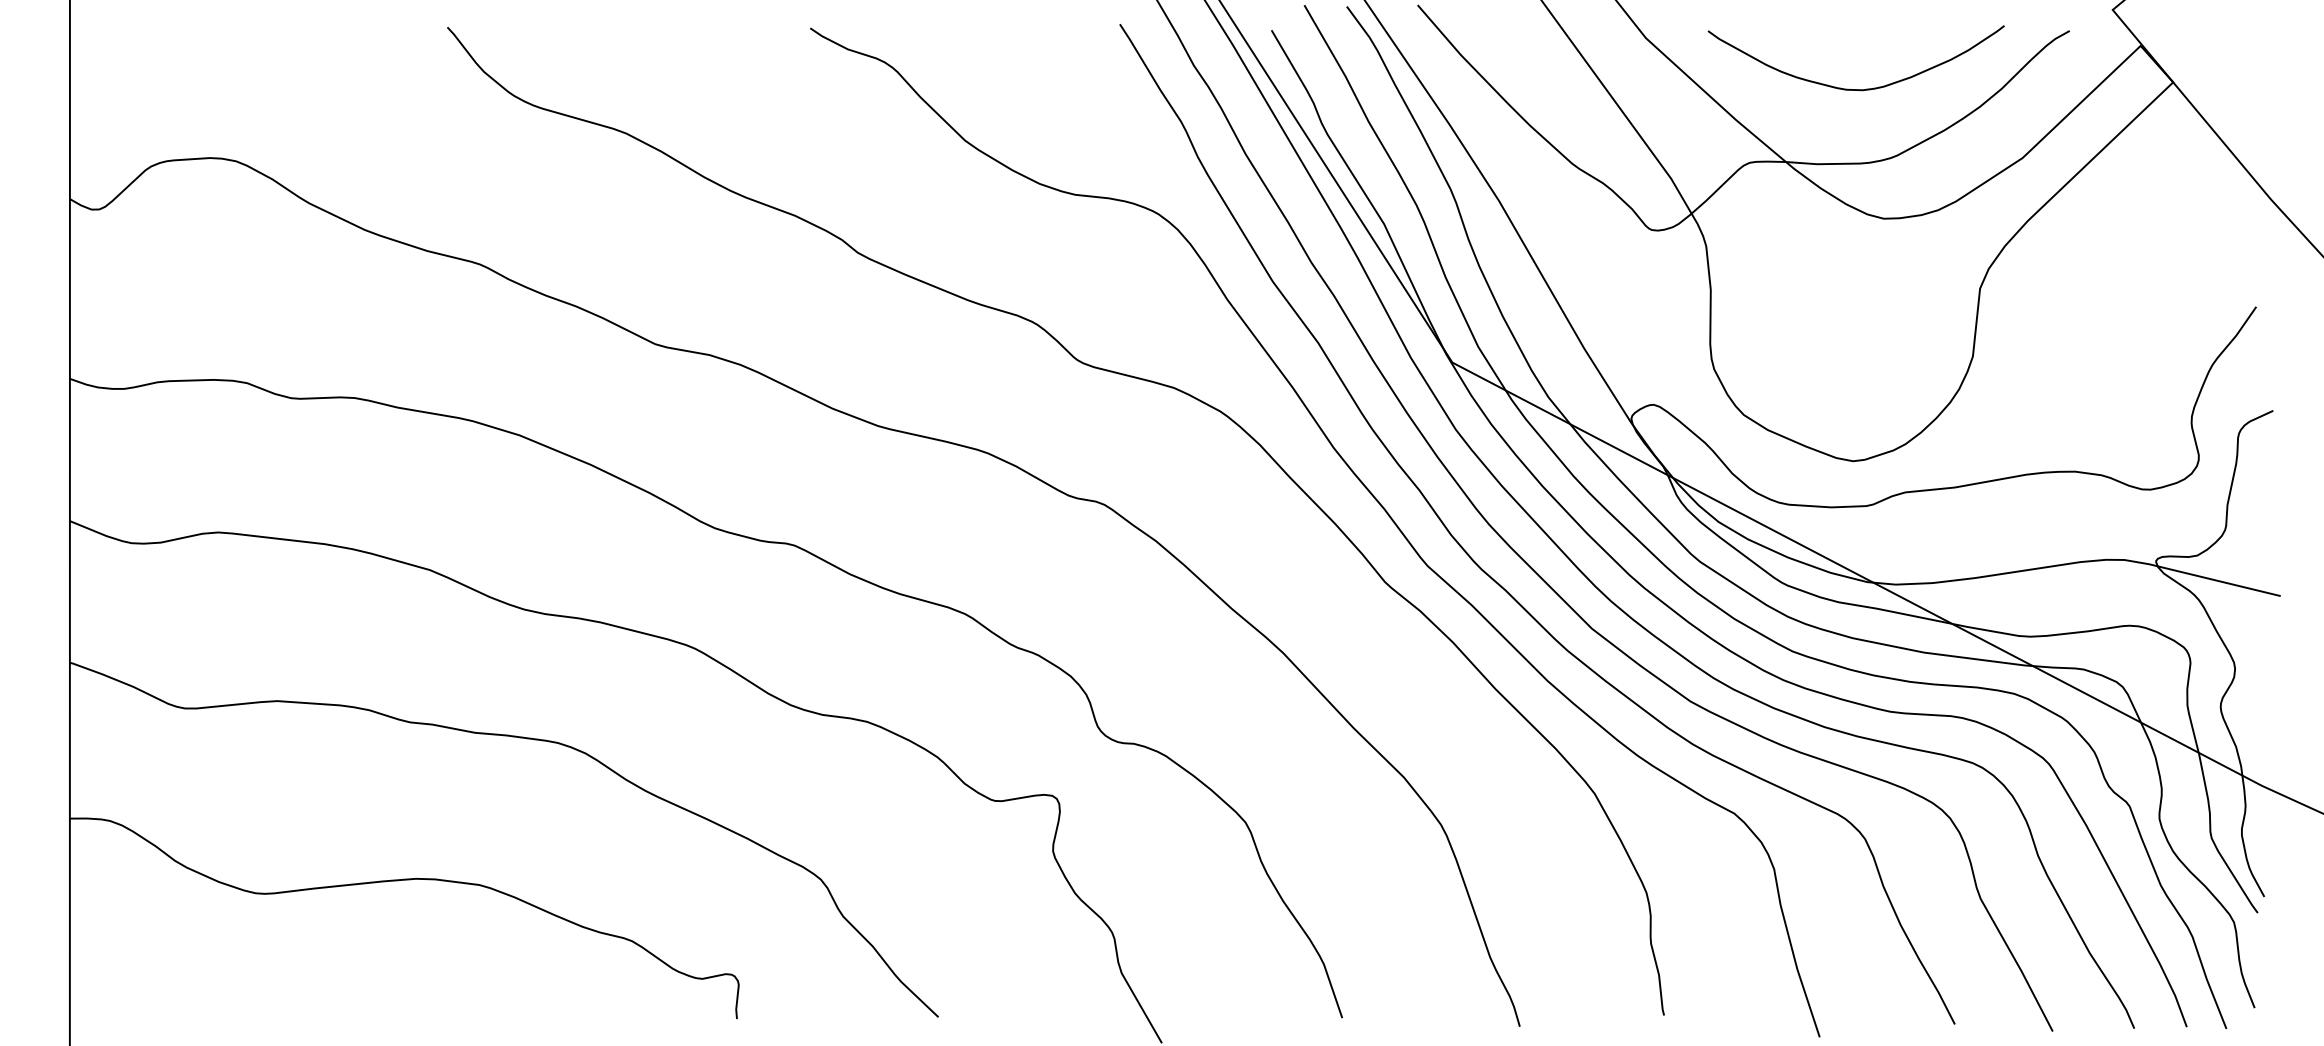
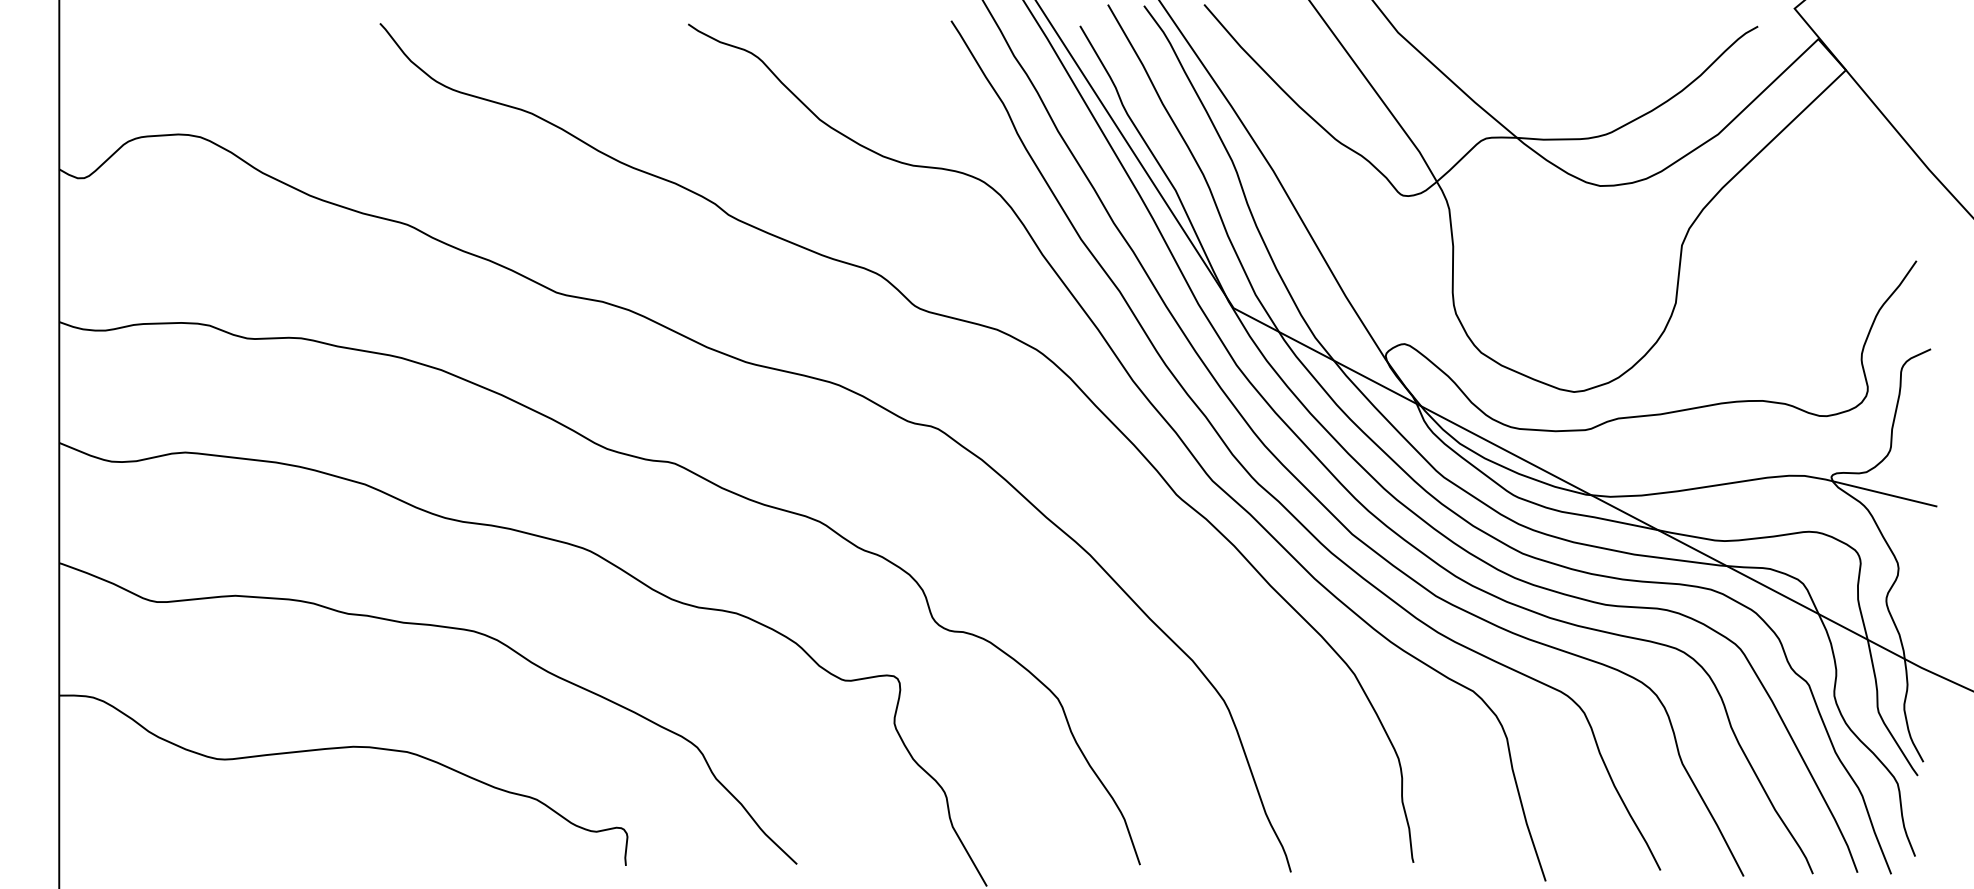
curve: (1848, 88) -> (1570, 75), removed

